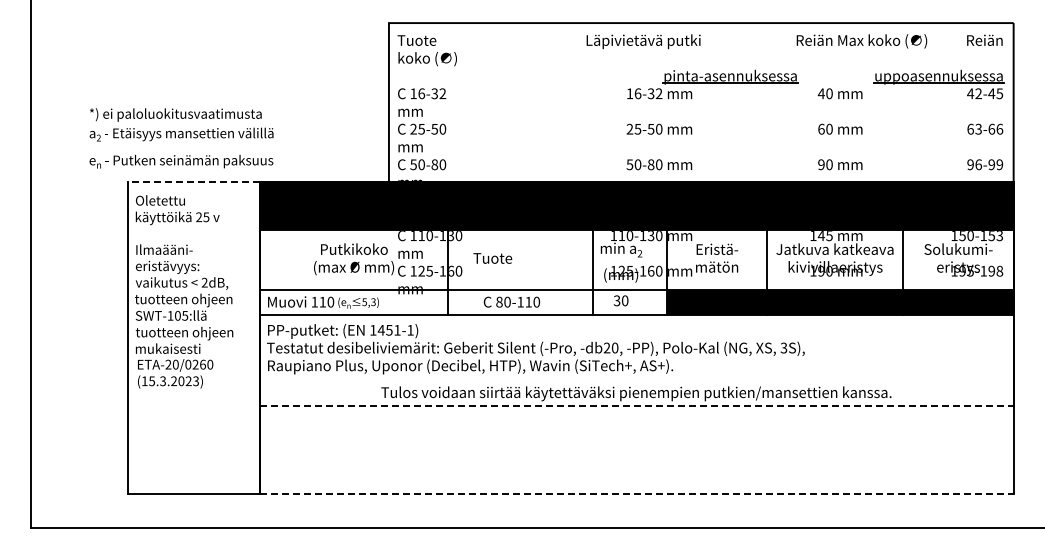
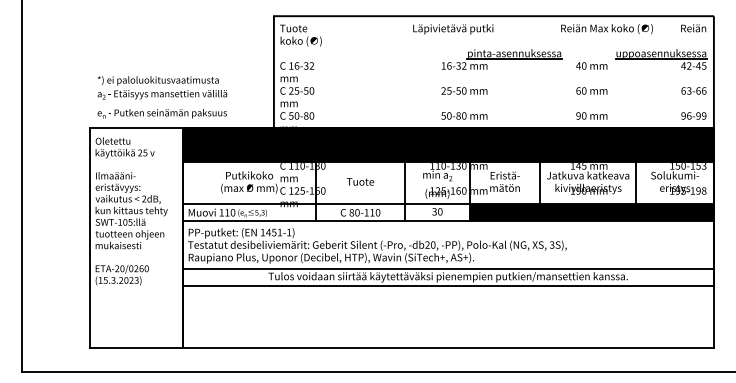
text: (181, 138) -> (162, 97), moved
line: (193, 182) -> (136, 128), dashed -> solid
text: (492, 258) -> (360, 181), moved
line: (593, 271) -> (405, 191), moved
text: (186, 300) -> (131, 211), tuotteen ohjeen -> kun kittaus tehty
text: (175, 373) -> (122, 274), moved
line: (636, 381) -> (448, 268), added
line: (636, 406) -> (448, 286), dashed -> solid
line: (636, 493) -> (448, 347), dashed -> solid

